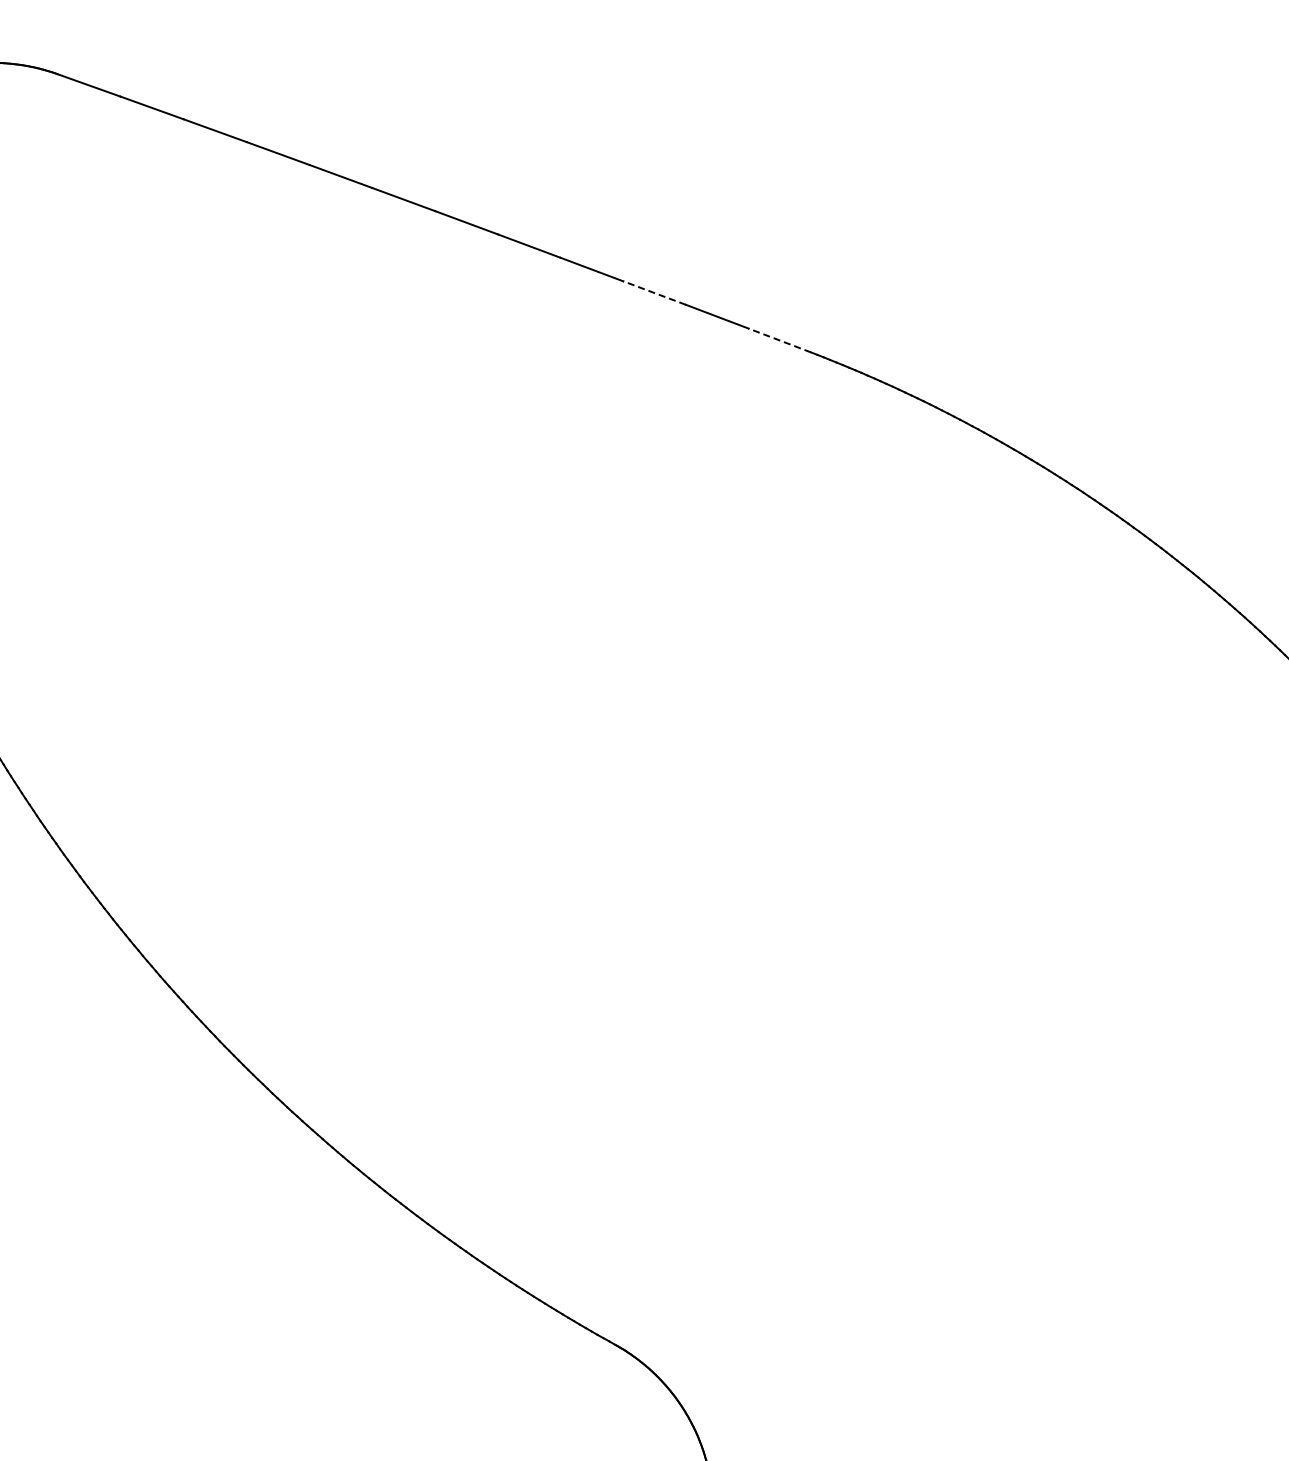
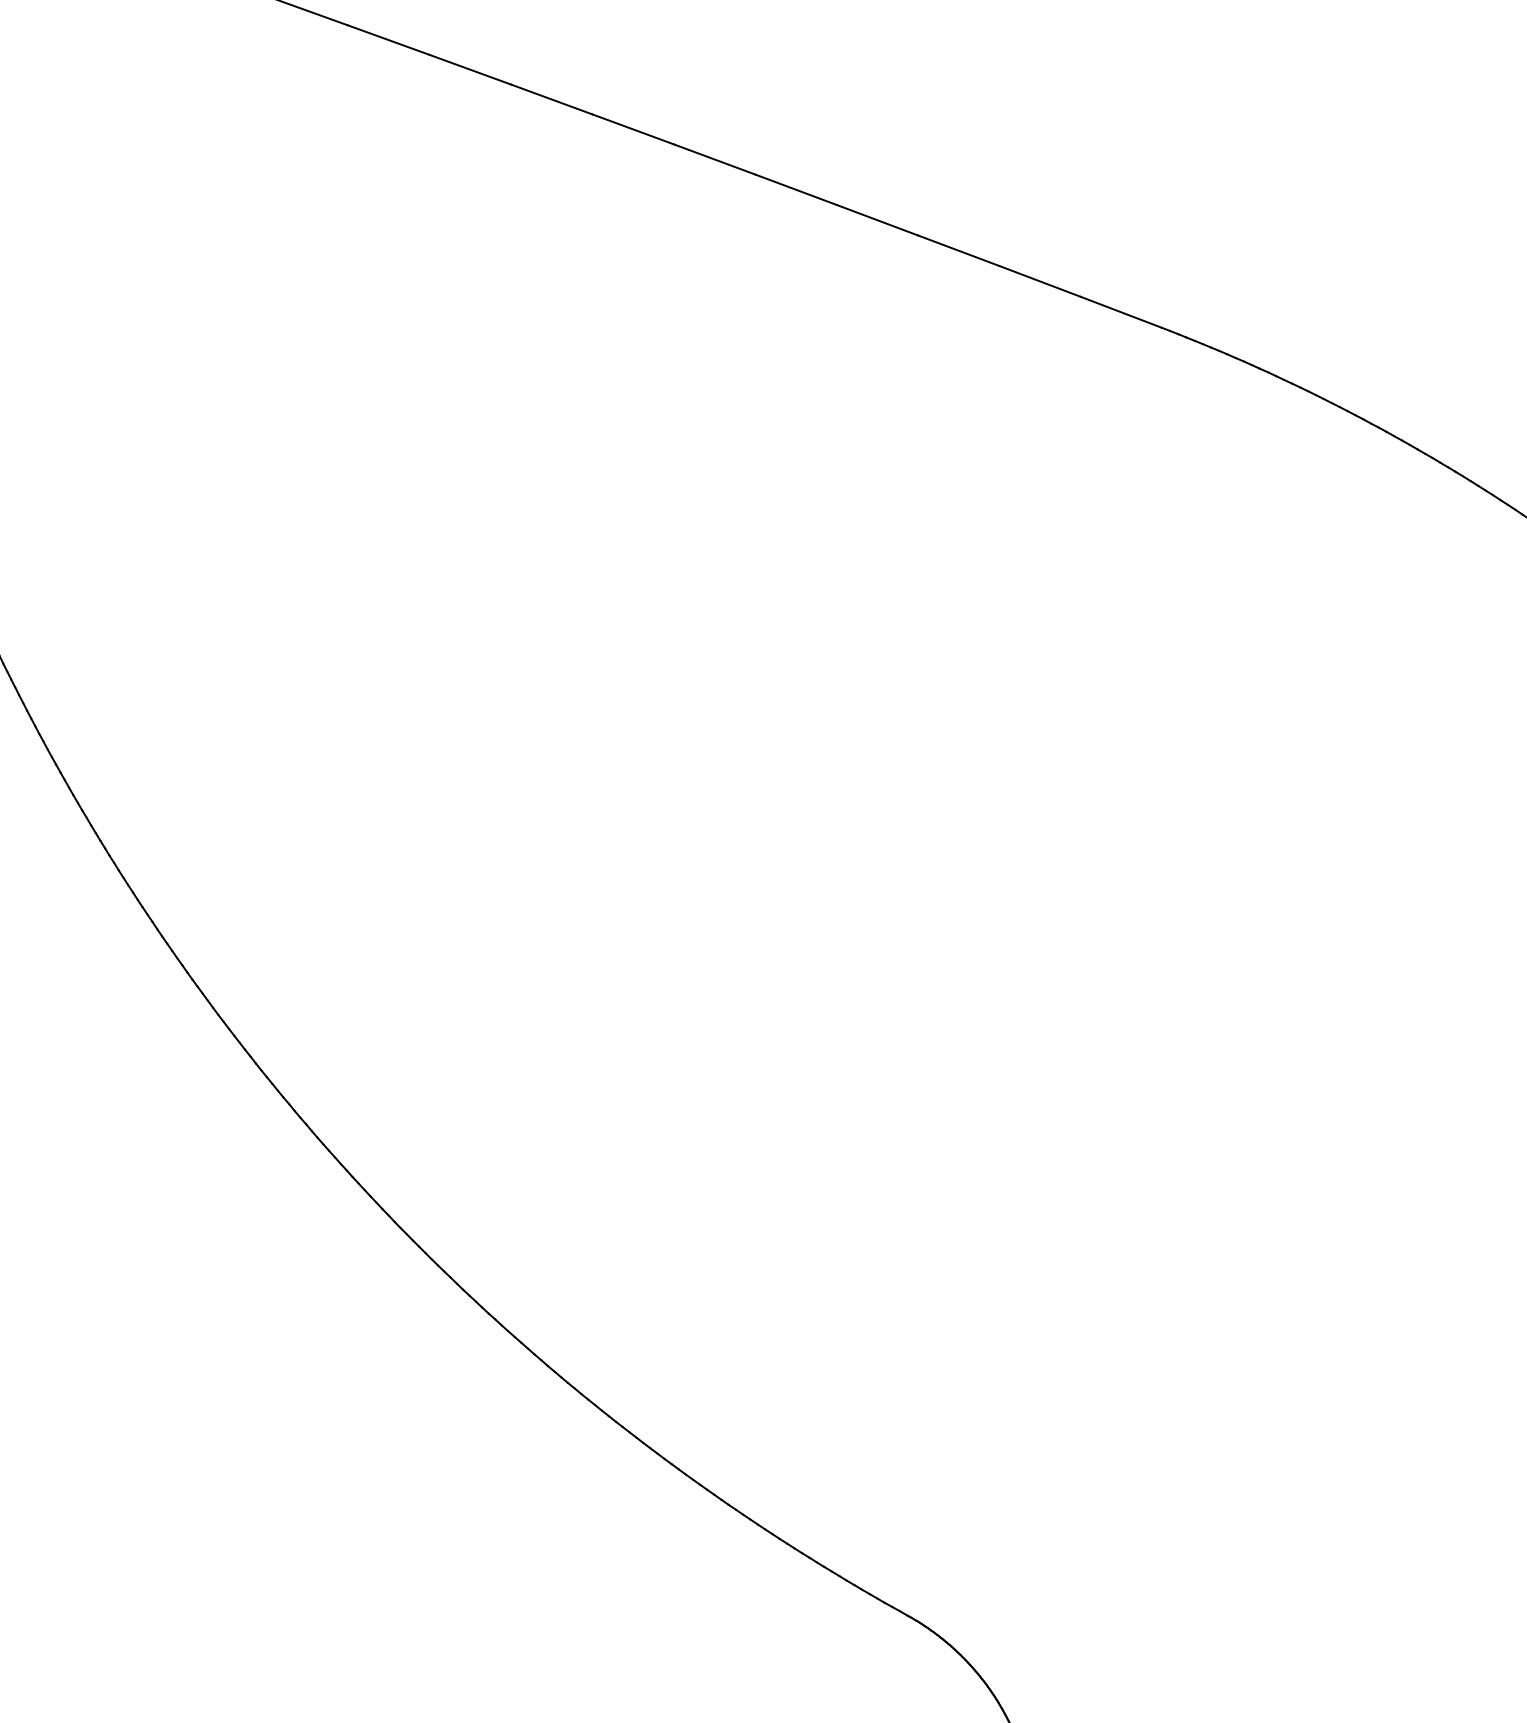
line: (654, 292) -> (958, 250), dashed -> solid
line: (779, 340) -> (1120, 312), dashed -> solid

